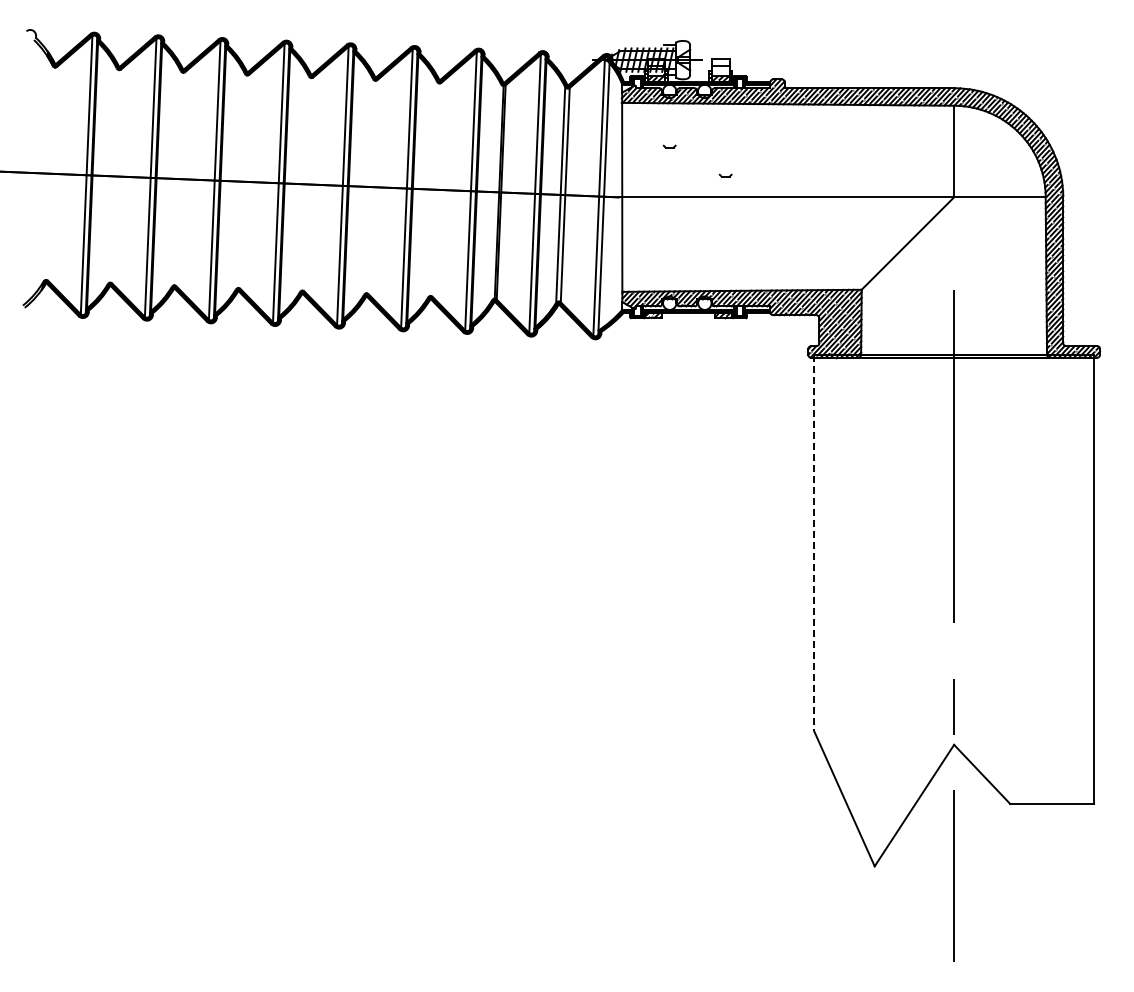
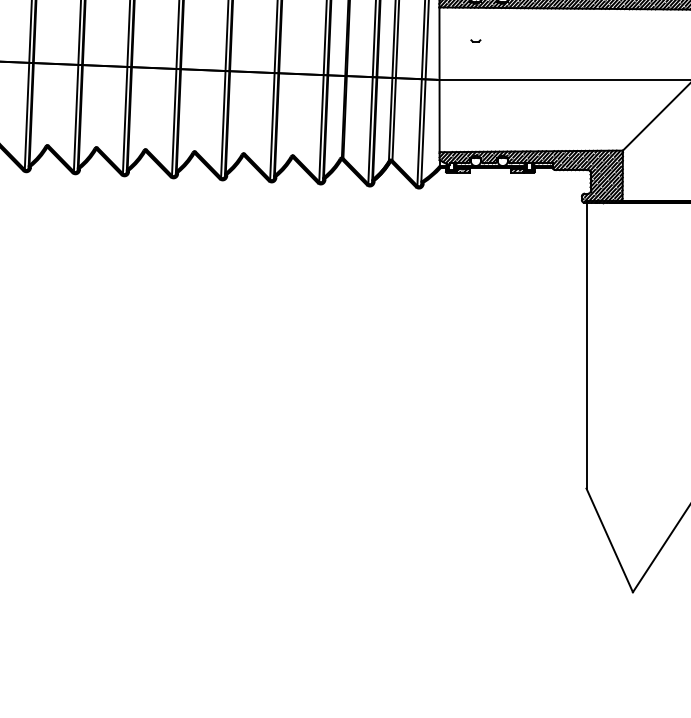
part: (725, 175) -> (518, 63), removed
line: (814, 543) -> (586, 344), dashed -> solid

